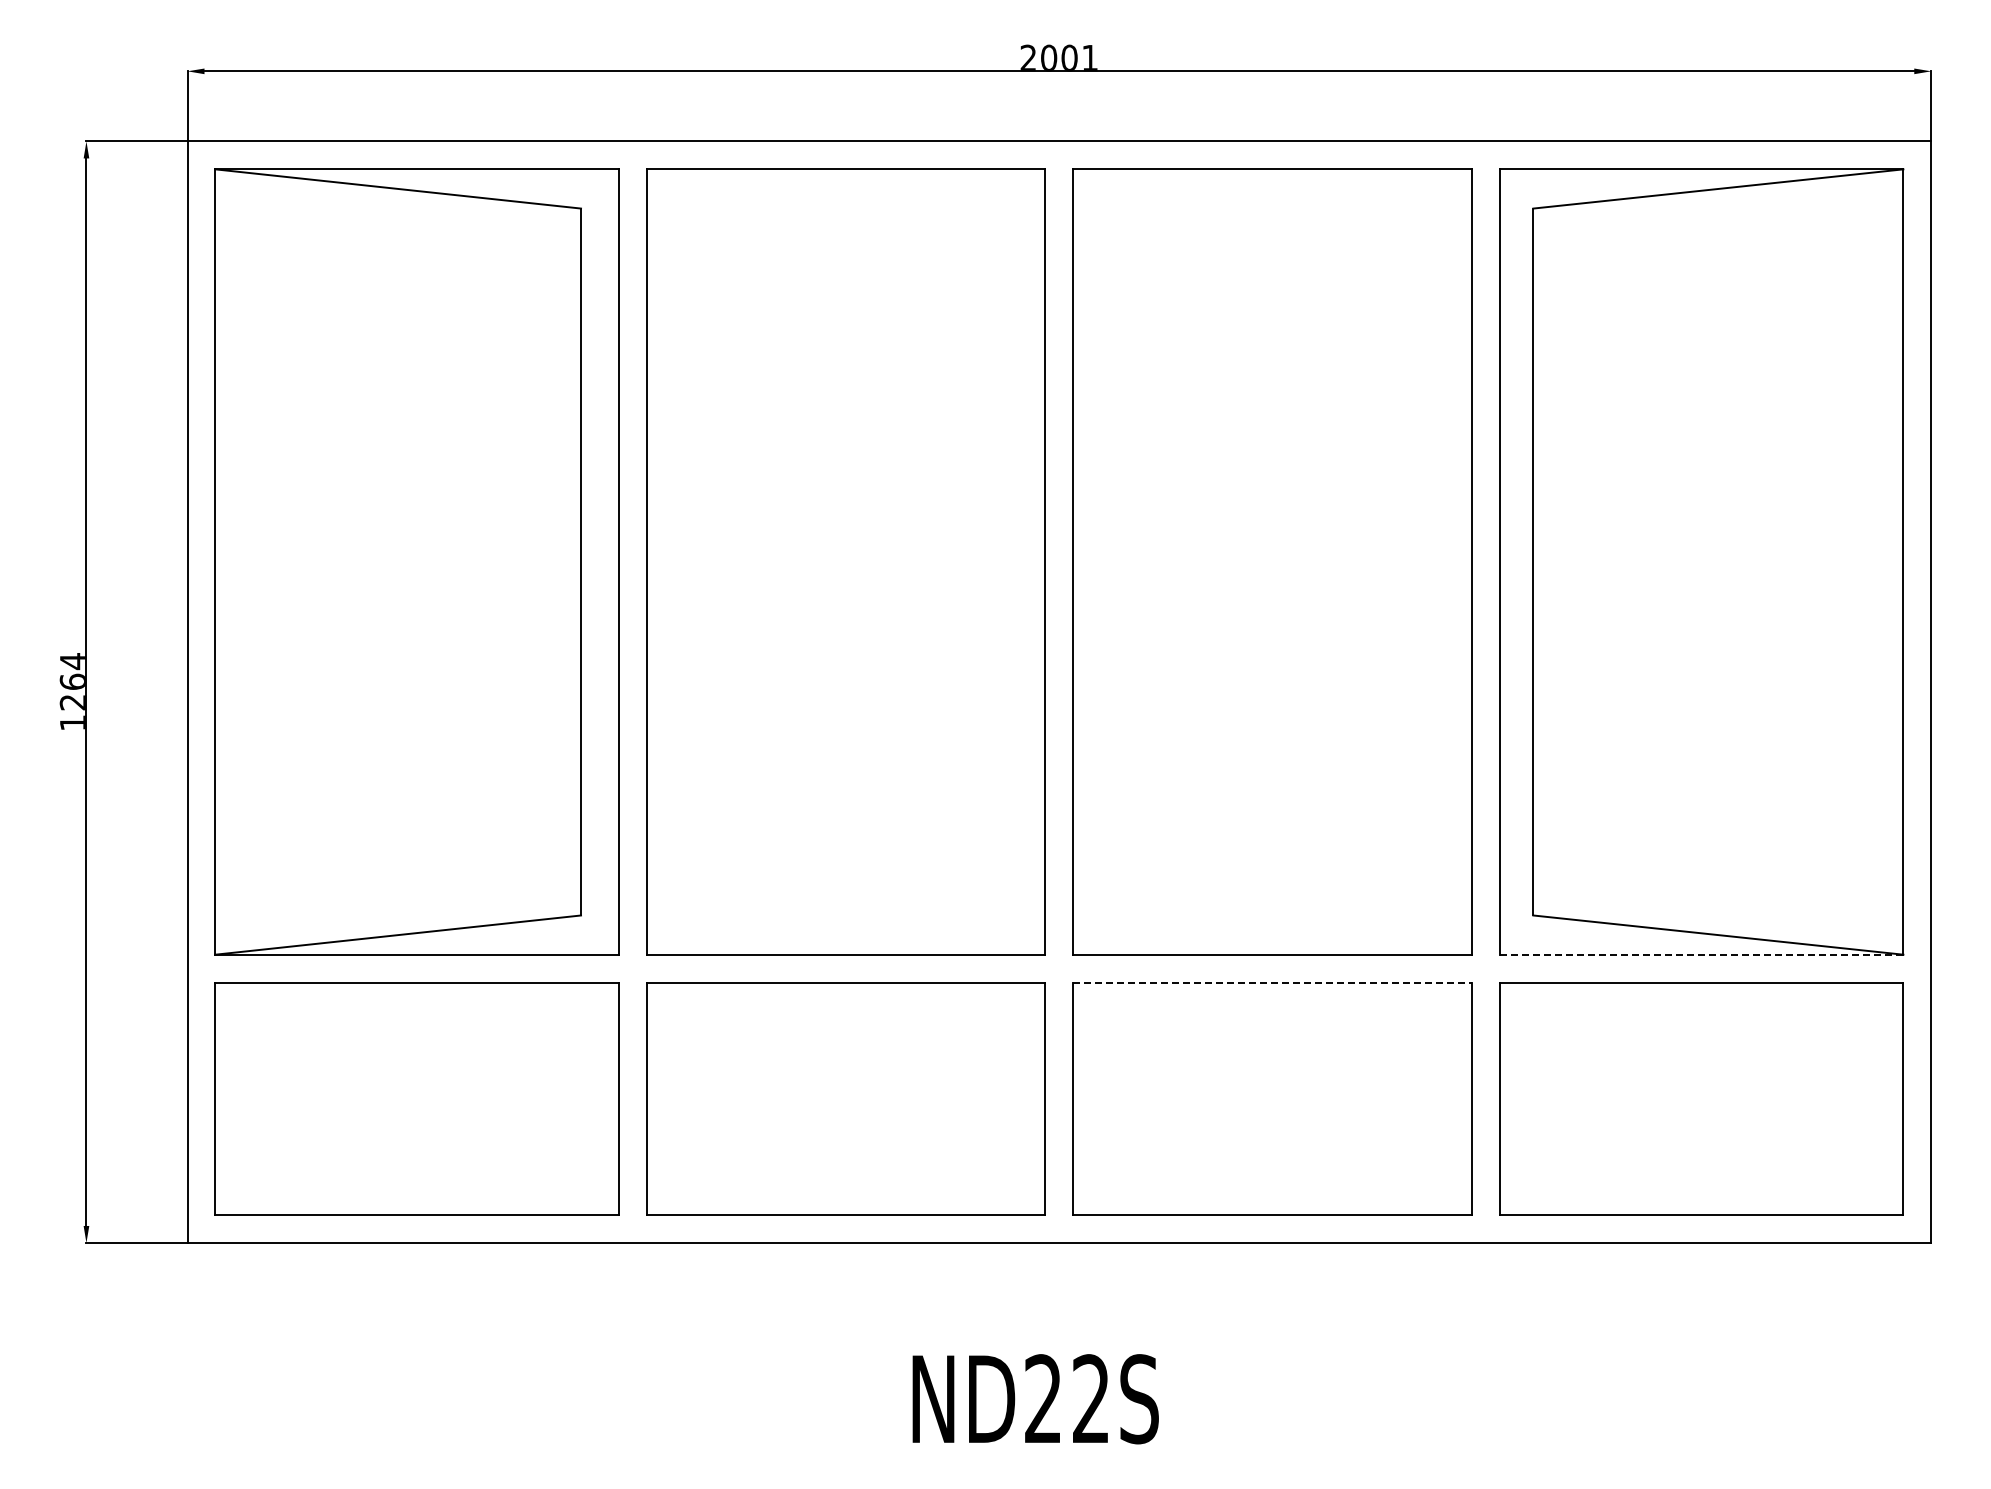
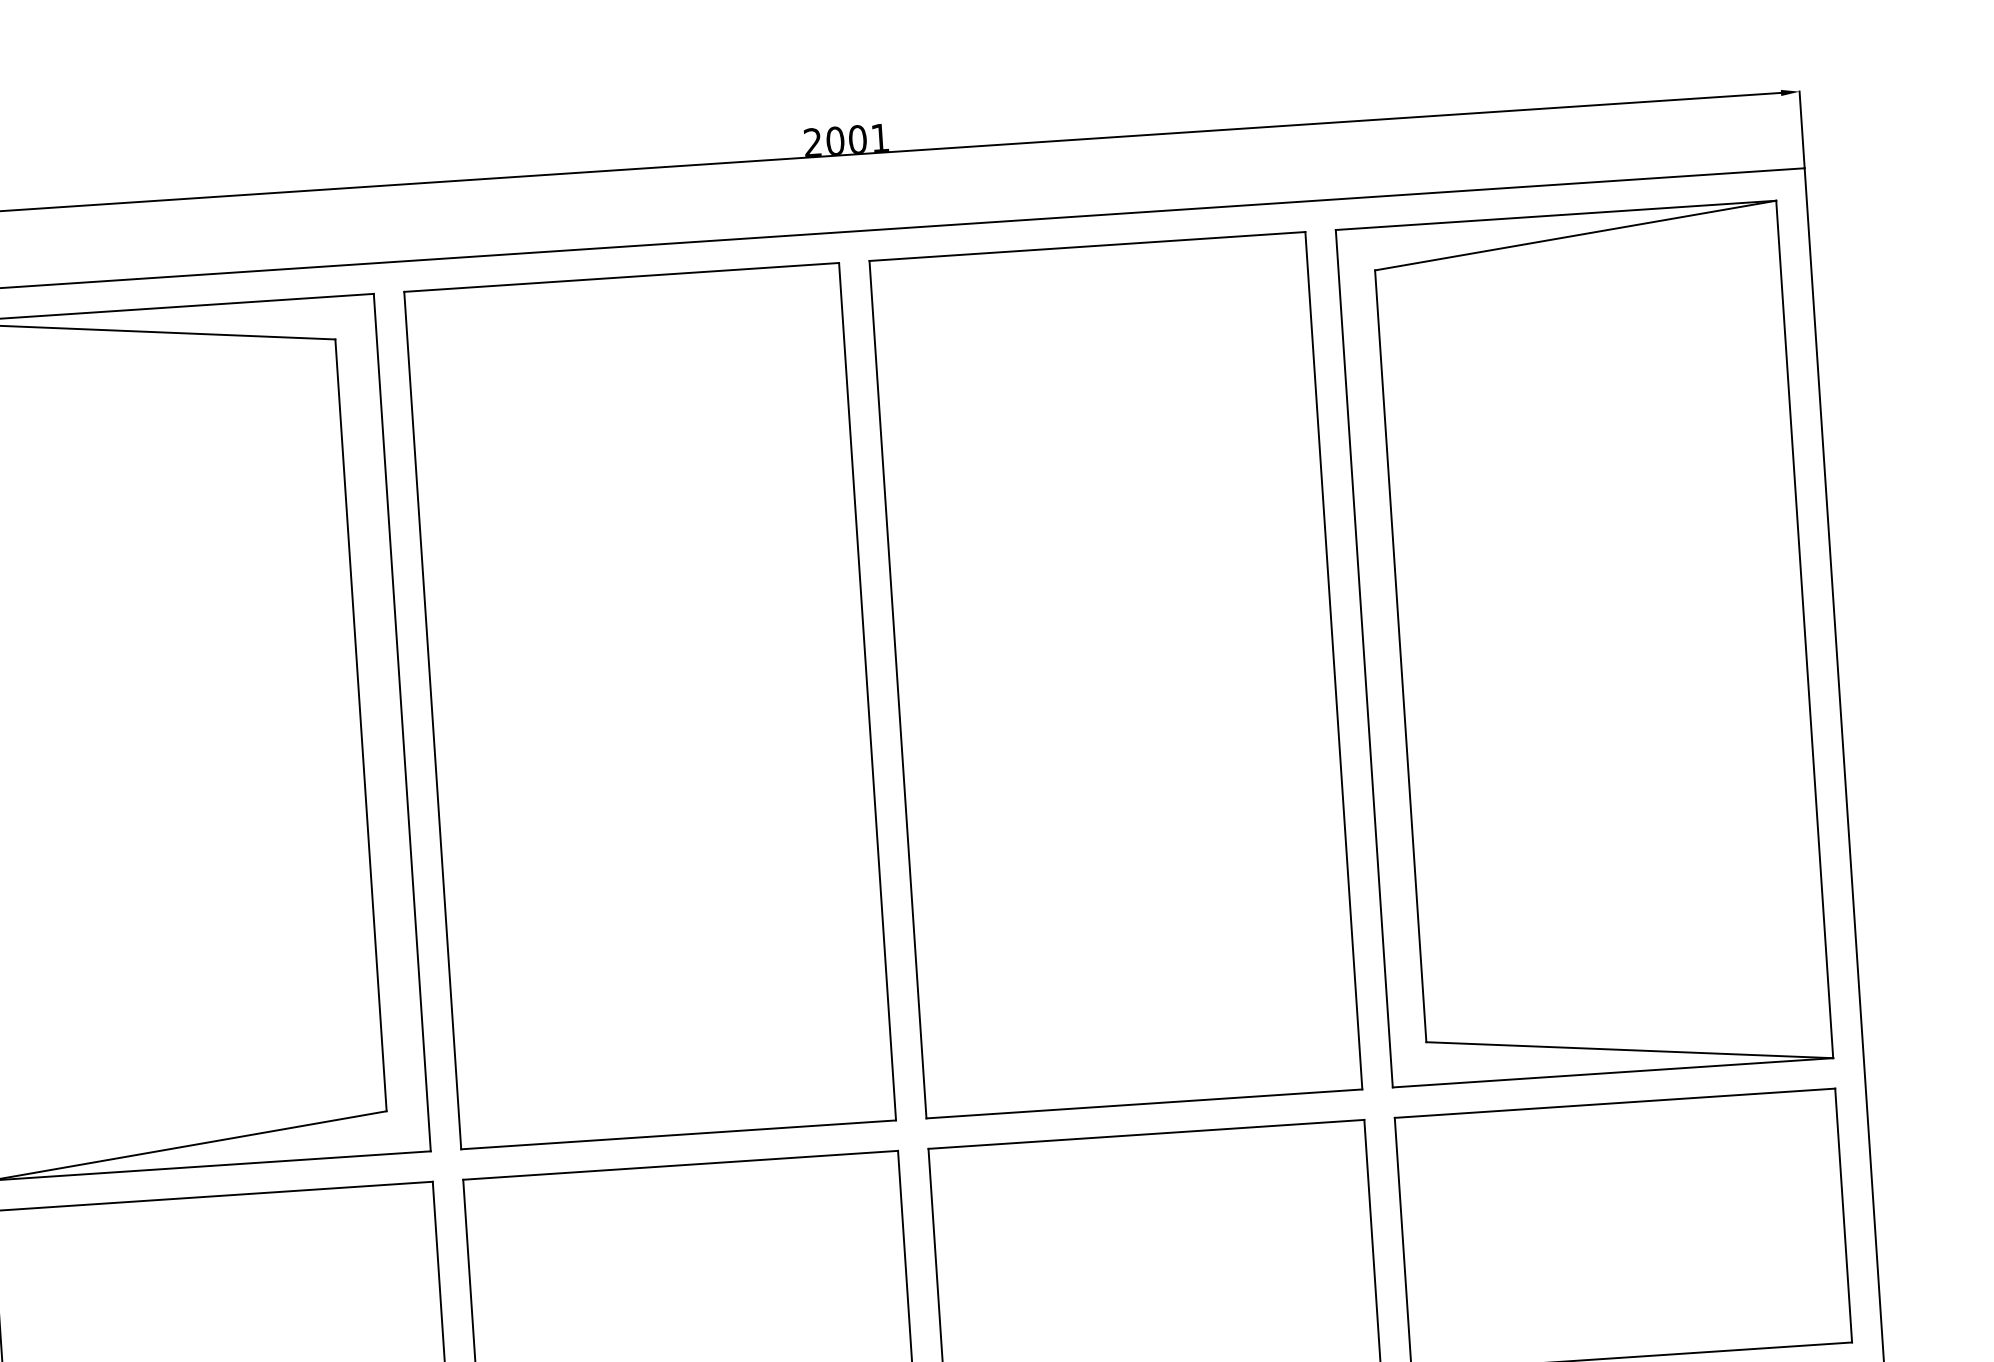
line: (1701, 954) -> (1612, 1072), dashed -> solid
line: (1272, 982) -> (1146, 1134), dashed -> solid

